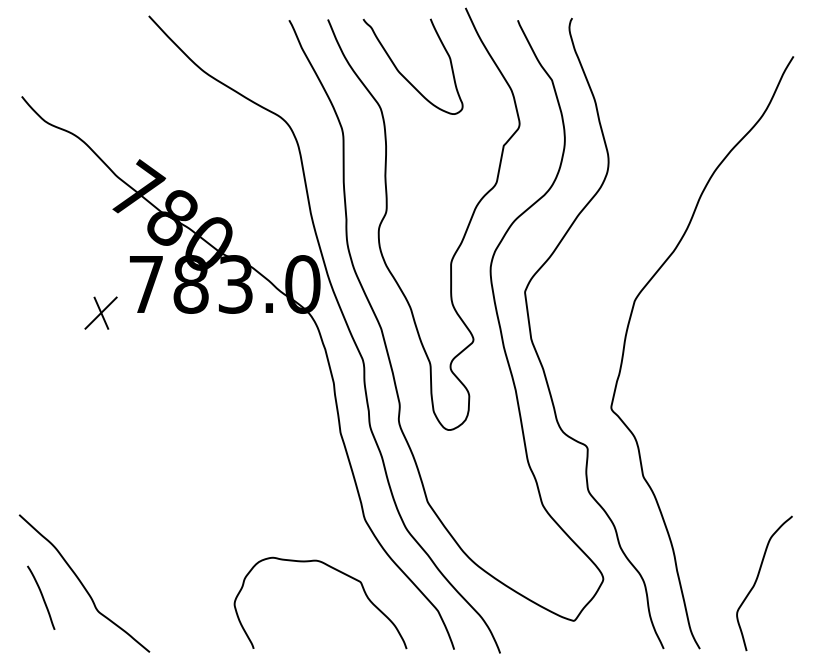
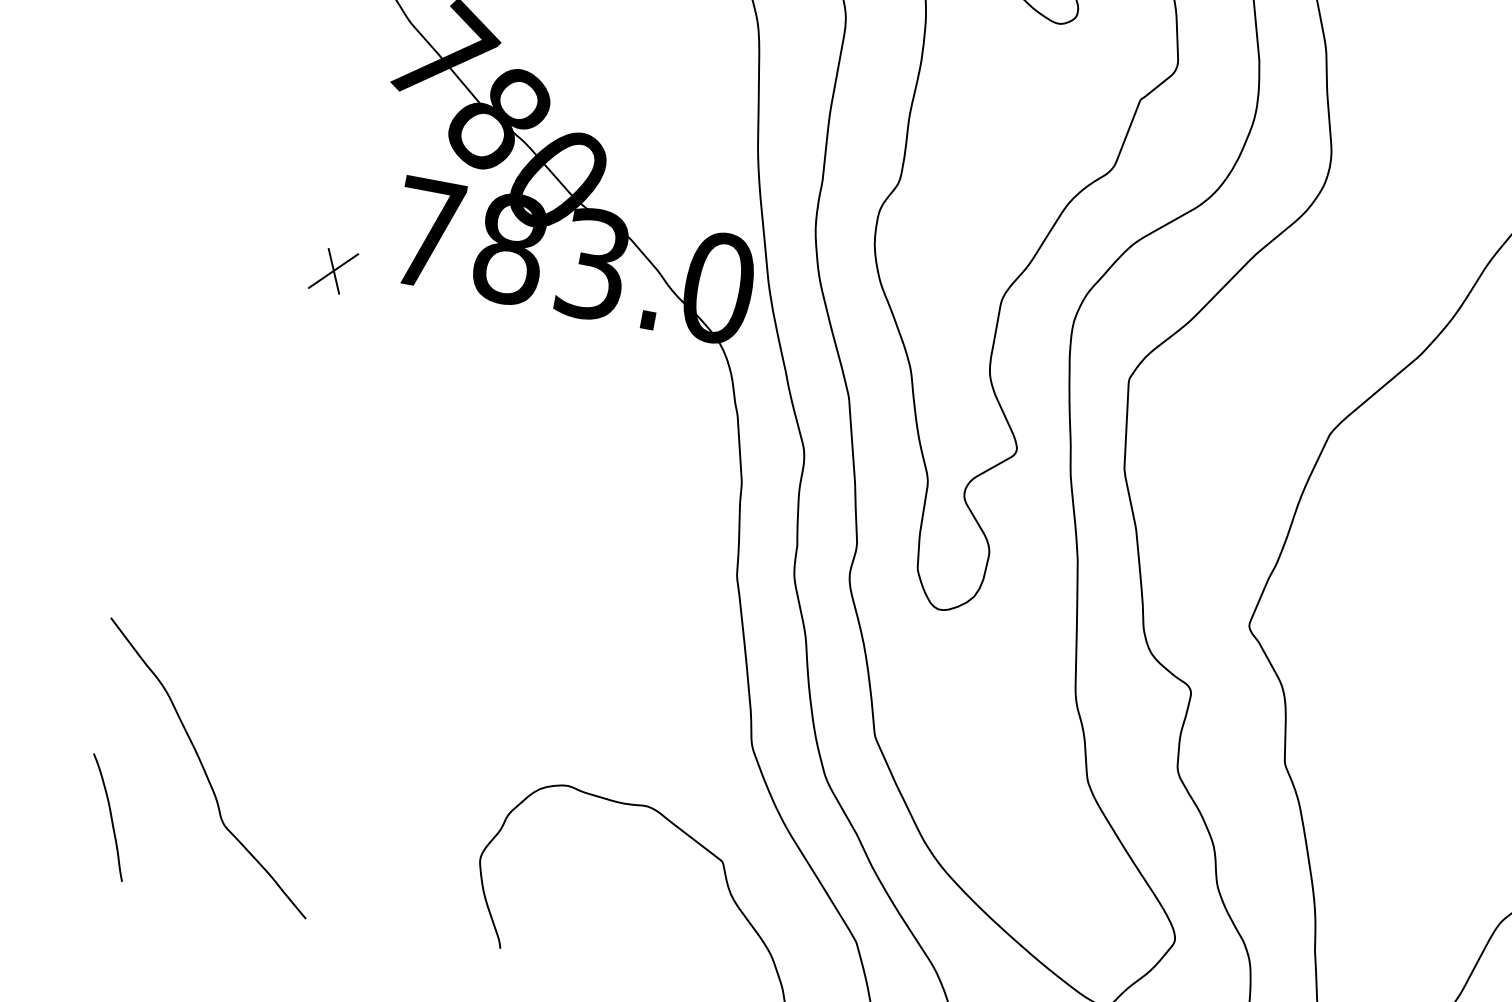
part: (101, 312) -> (334, 270), size x0.71
curve: (41, 596) -> (109, 815), moved

